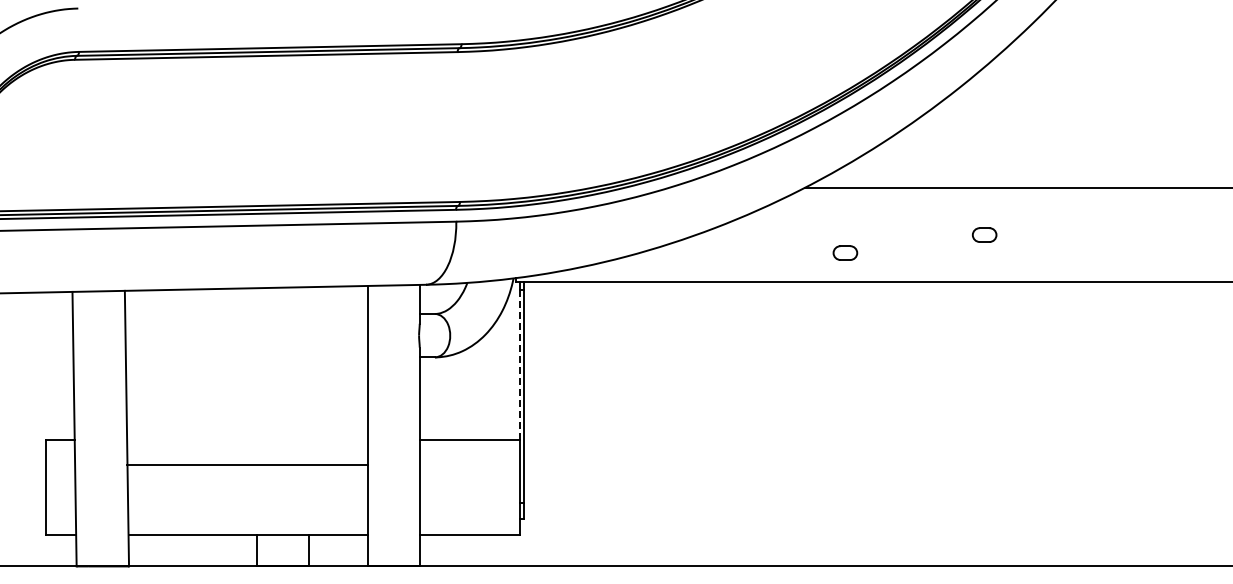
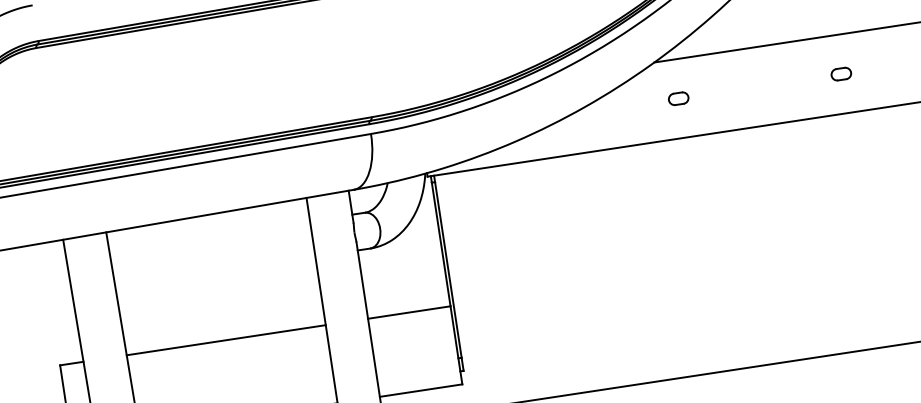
part: (984, 234) -> (841, 73), moved
part: (845, 252) -> (678, 98), moved
line: (519, 365) -> (441, 244), dashed -> solid
line: (247, 465) -> (226, 340), moved

